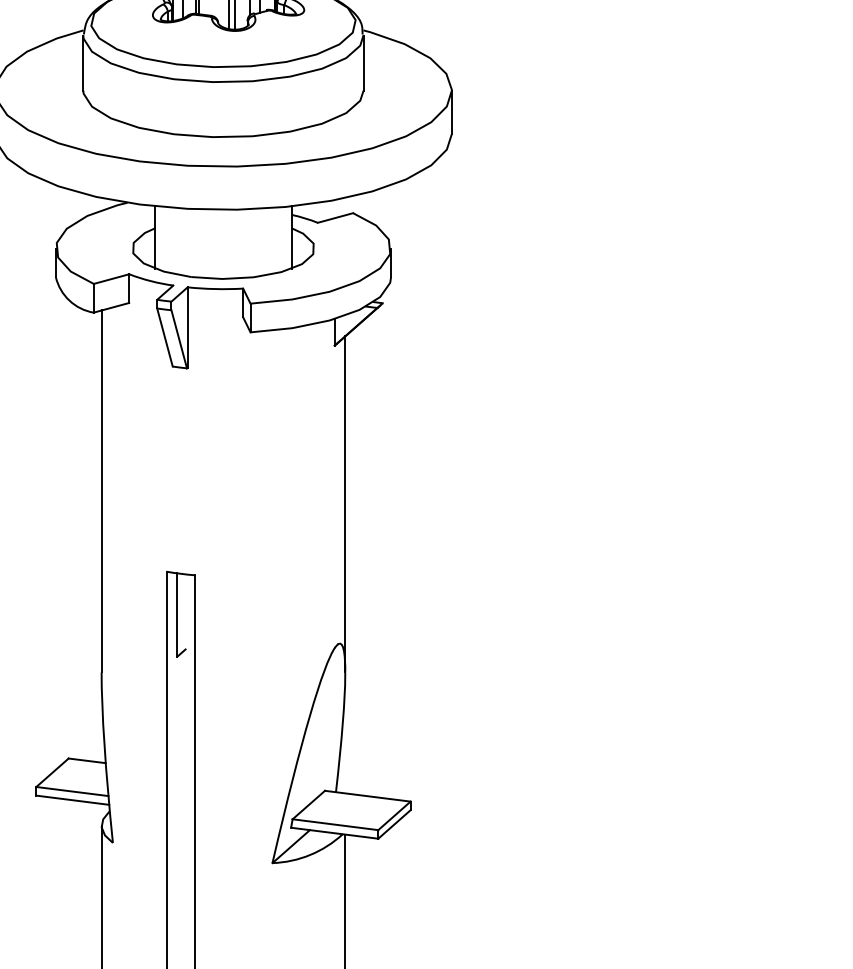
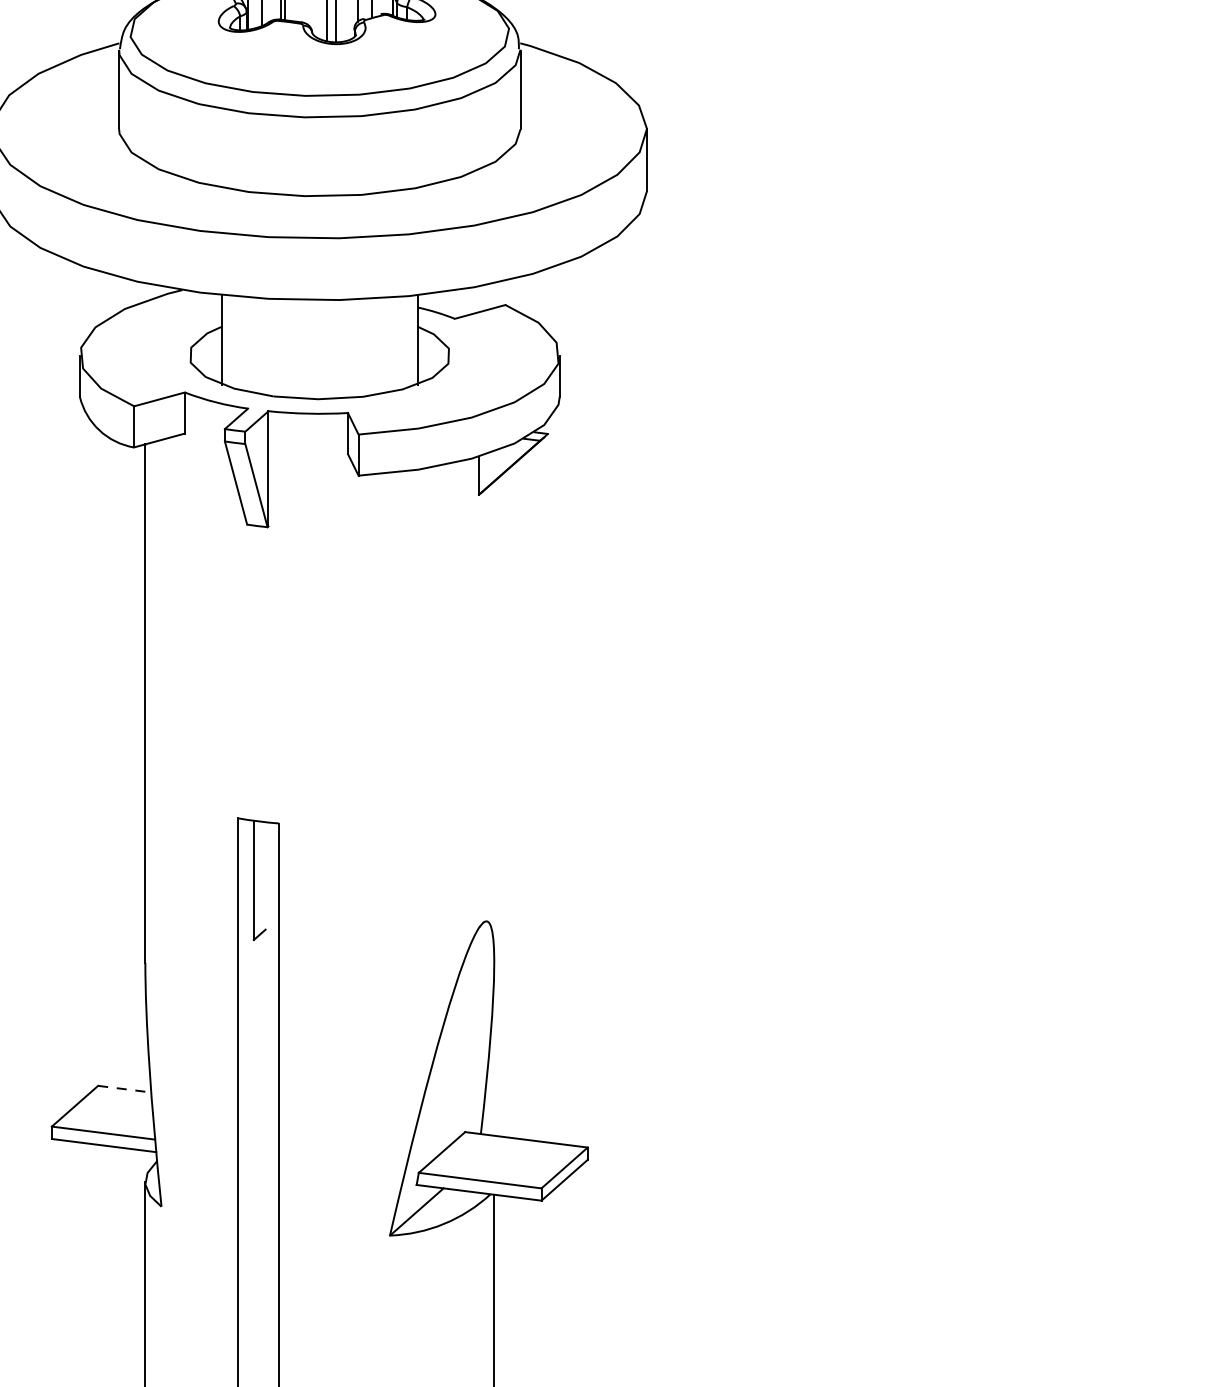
line: (345, 504) -> (494, 722), removed
line: (87, 760) -> (125, 1088), solid -> dashed

